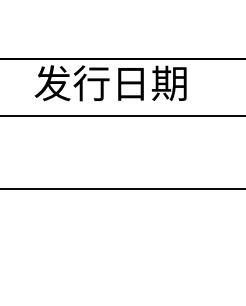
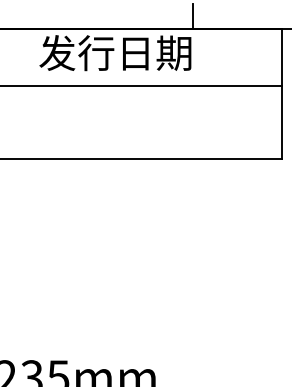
line: (188, 46) -> (193, 16), added

